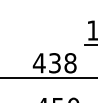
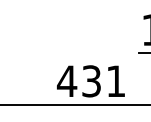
text: (70, 63) -> (116, 81), 438 -> 431

